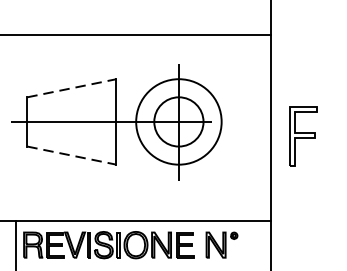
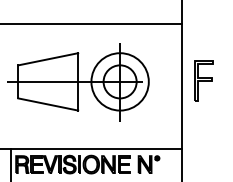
line: (72, 88) -> (48, 59), dashed -> solid
part: (303, 136) -> (203, 80), moved
line: (72, 155) -> (48, 104), dashed -> solid

